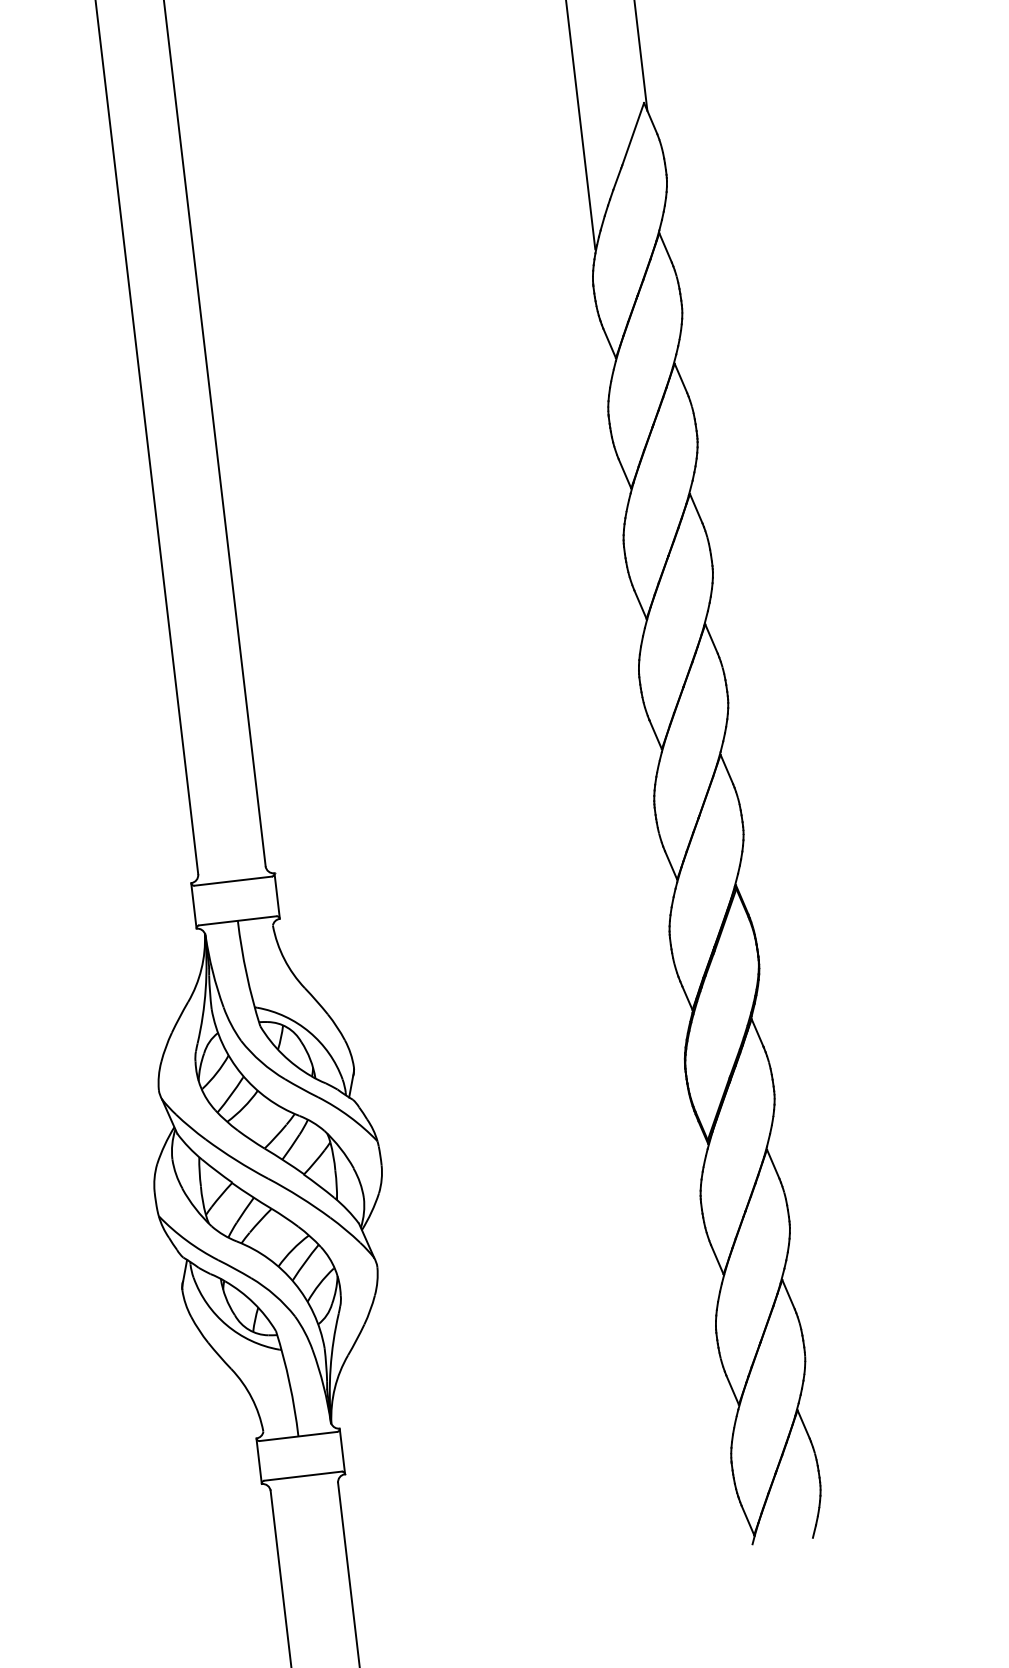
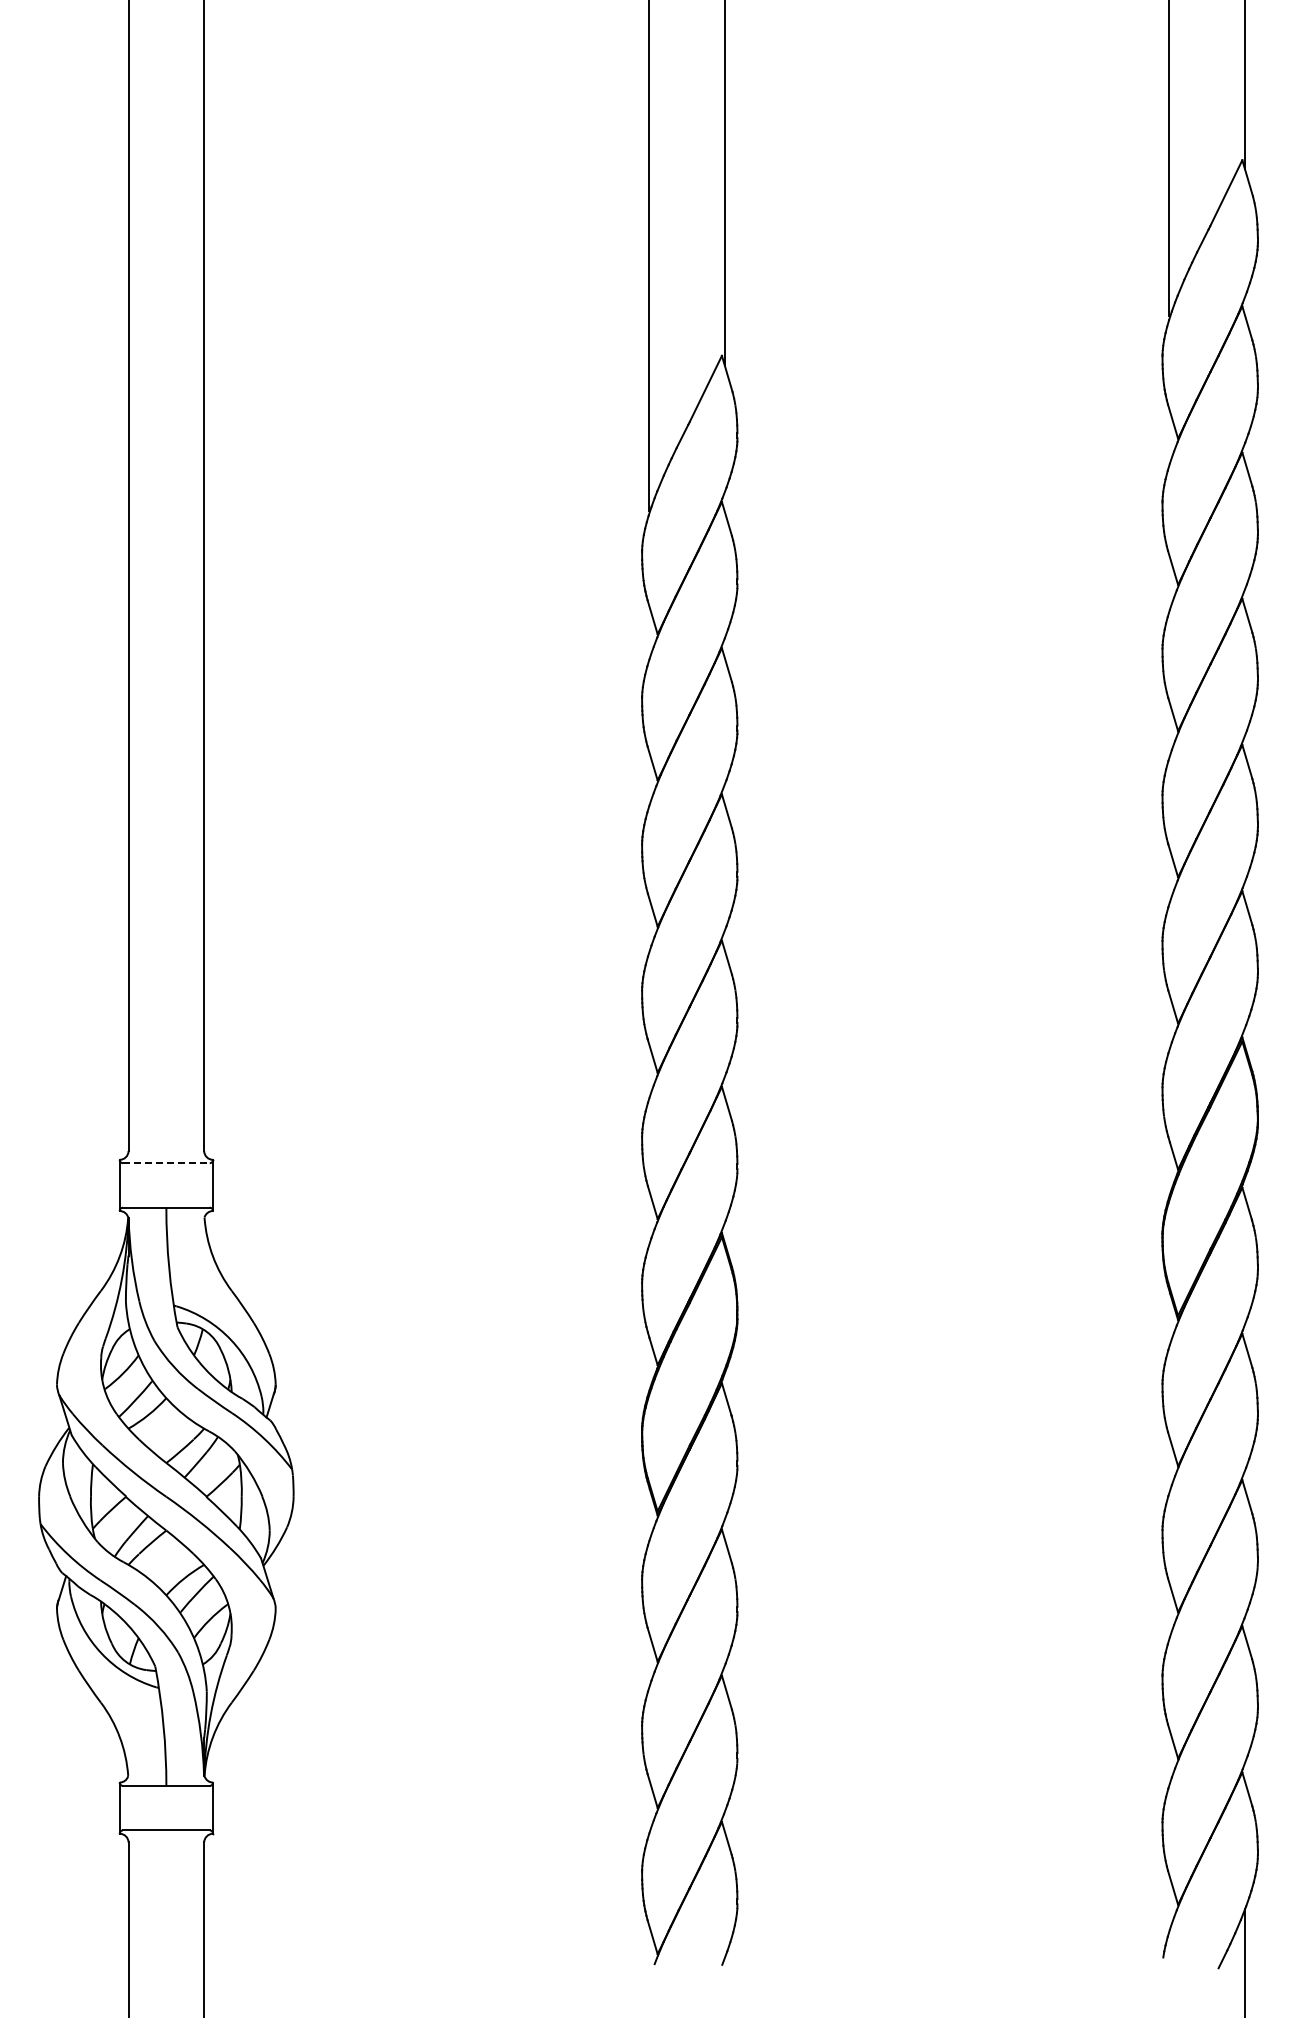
line: (233, 881) -> (166, 1163), solid -> dashed

